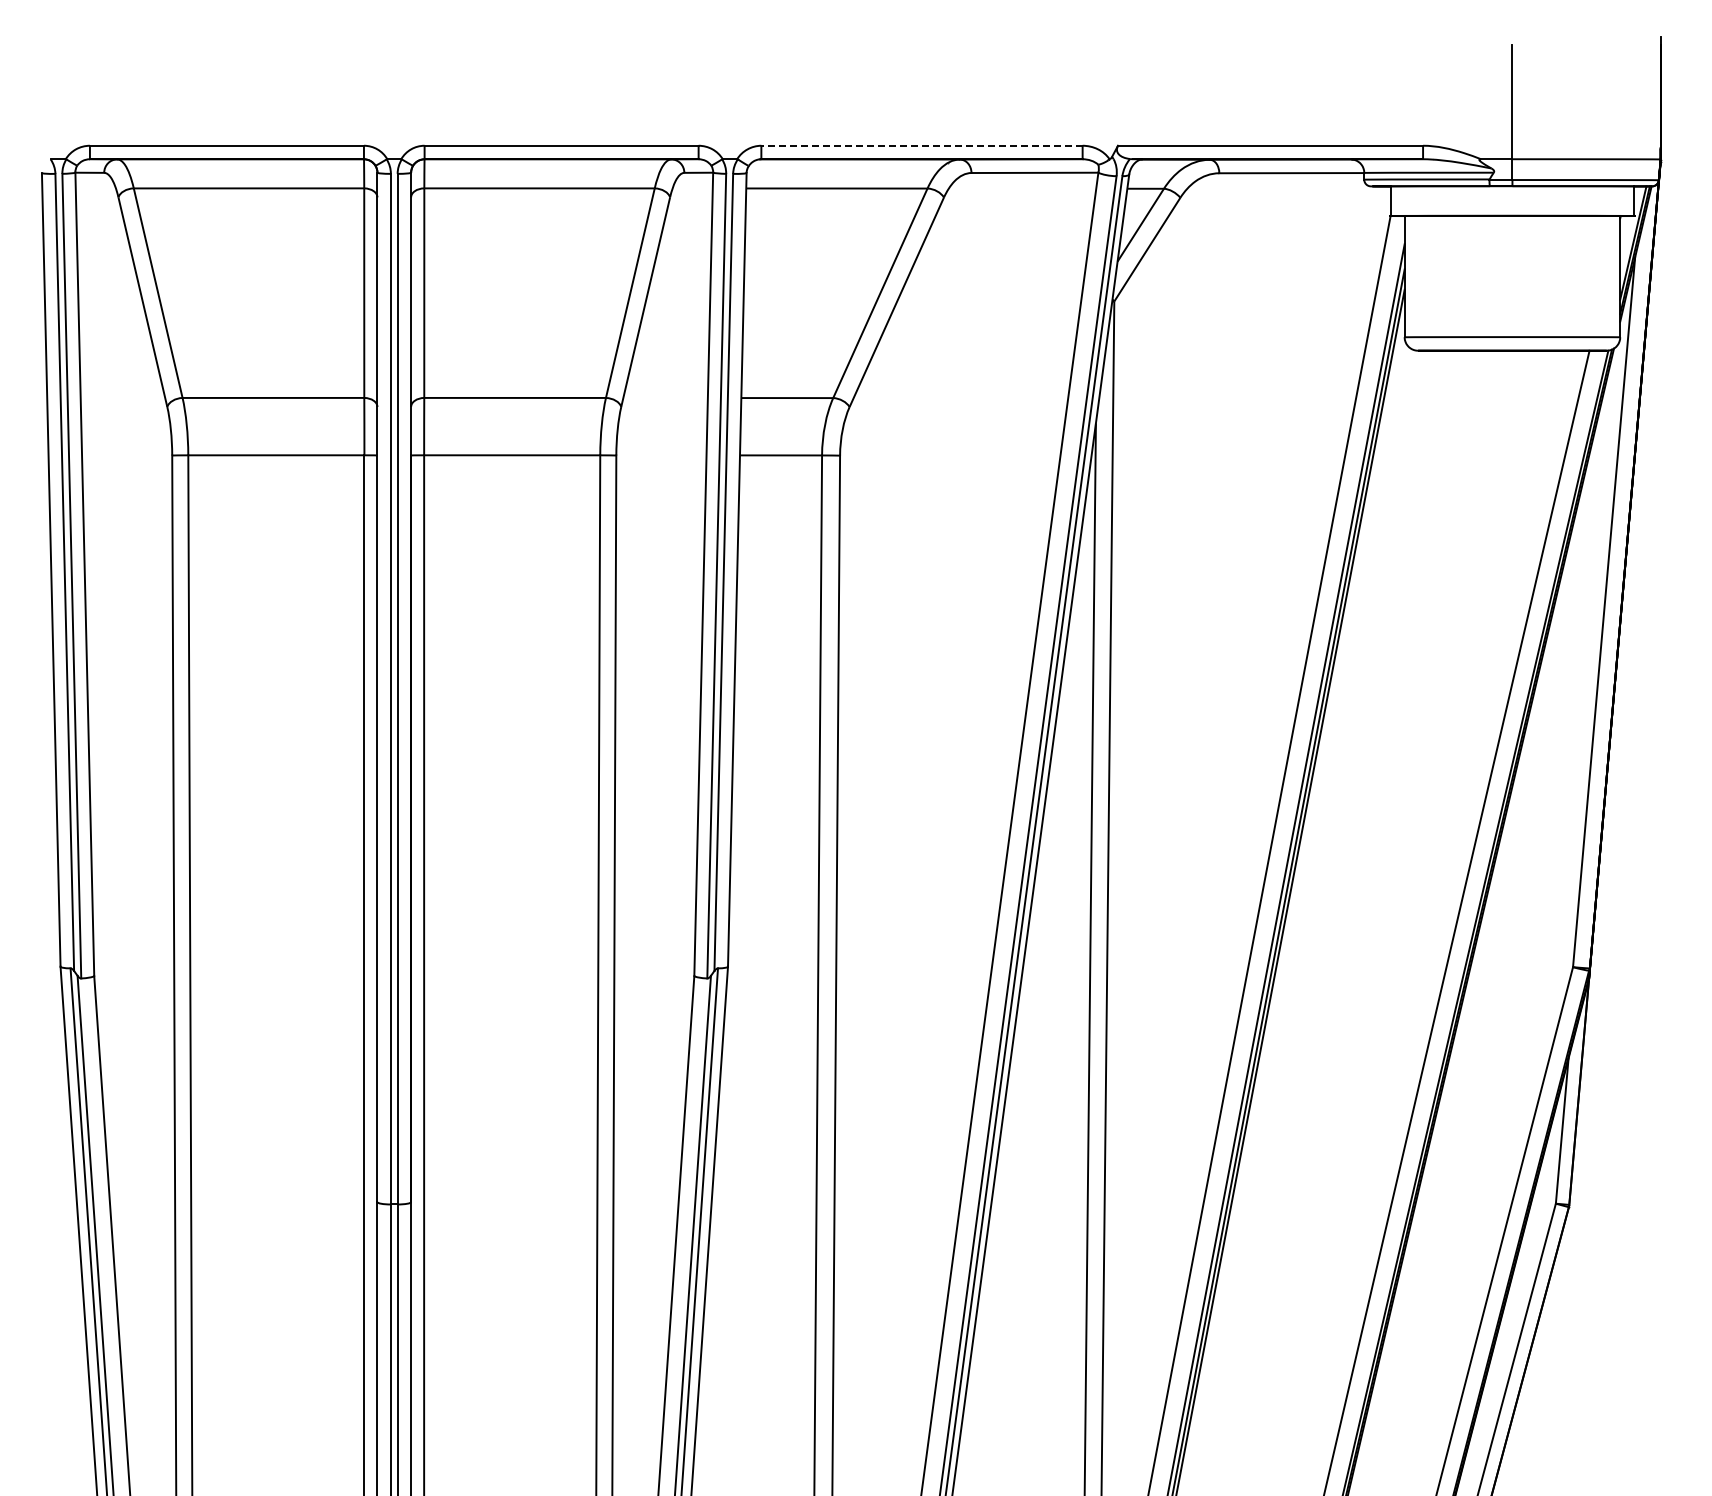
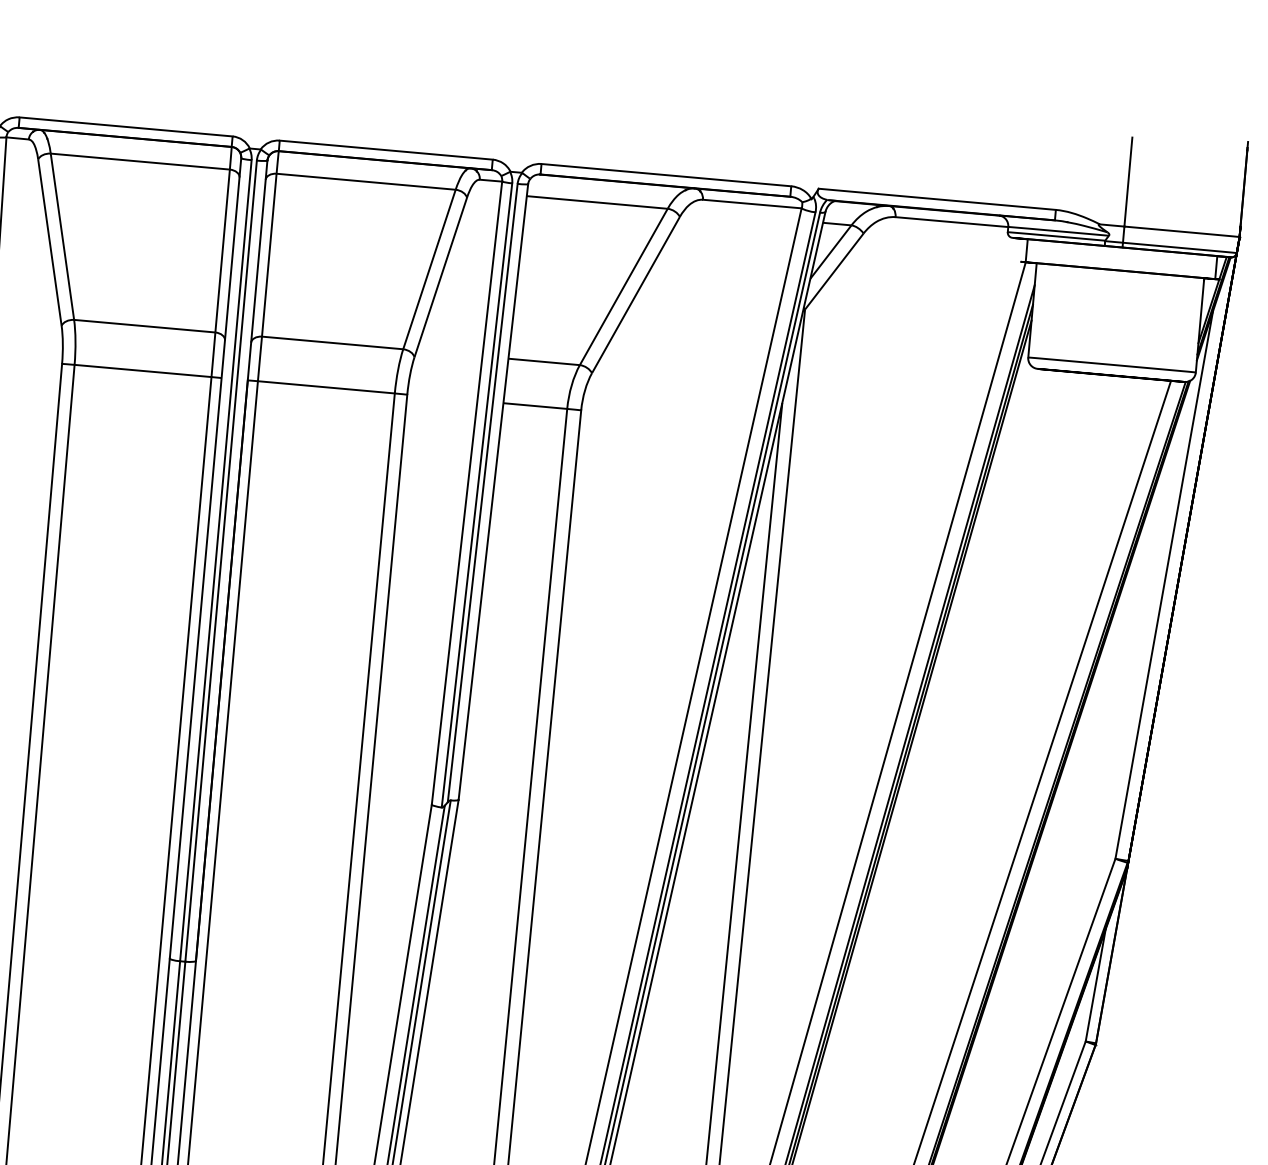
line: (922, 145) -> (666, 174), dashed -> solid

